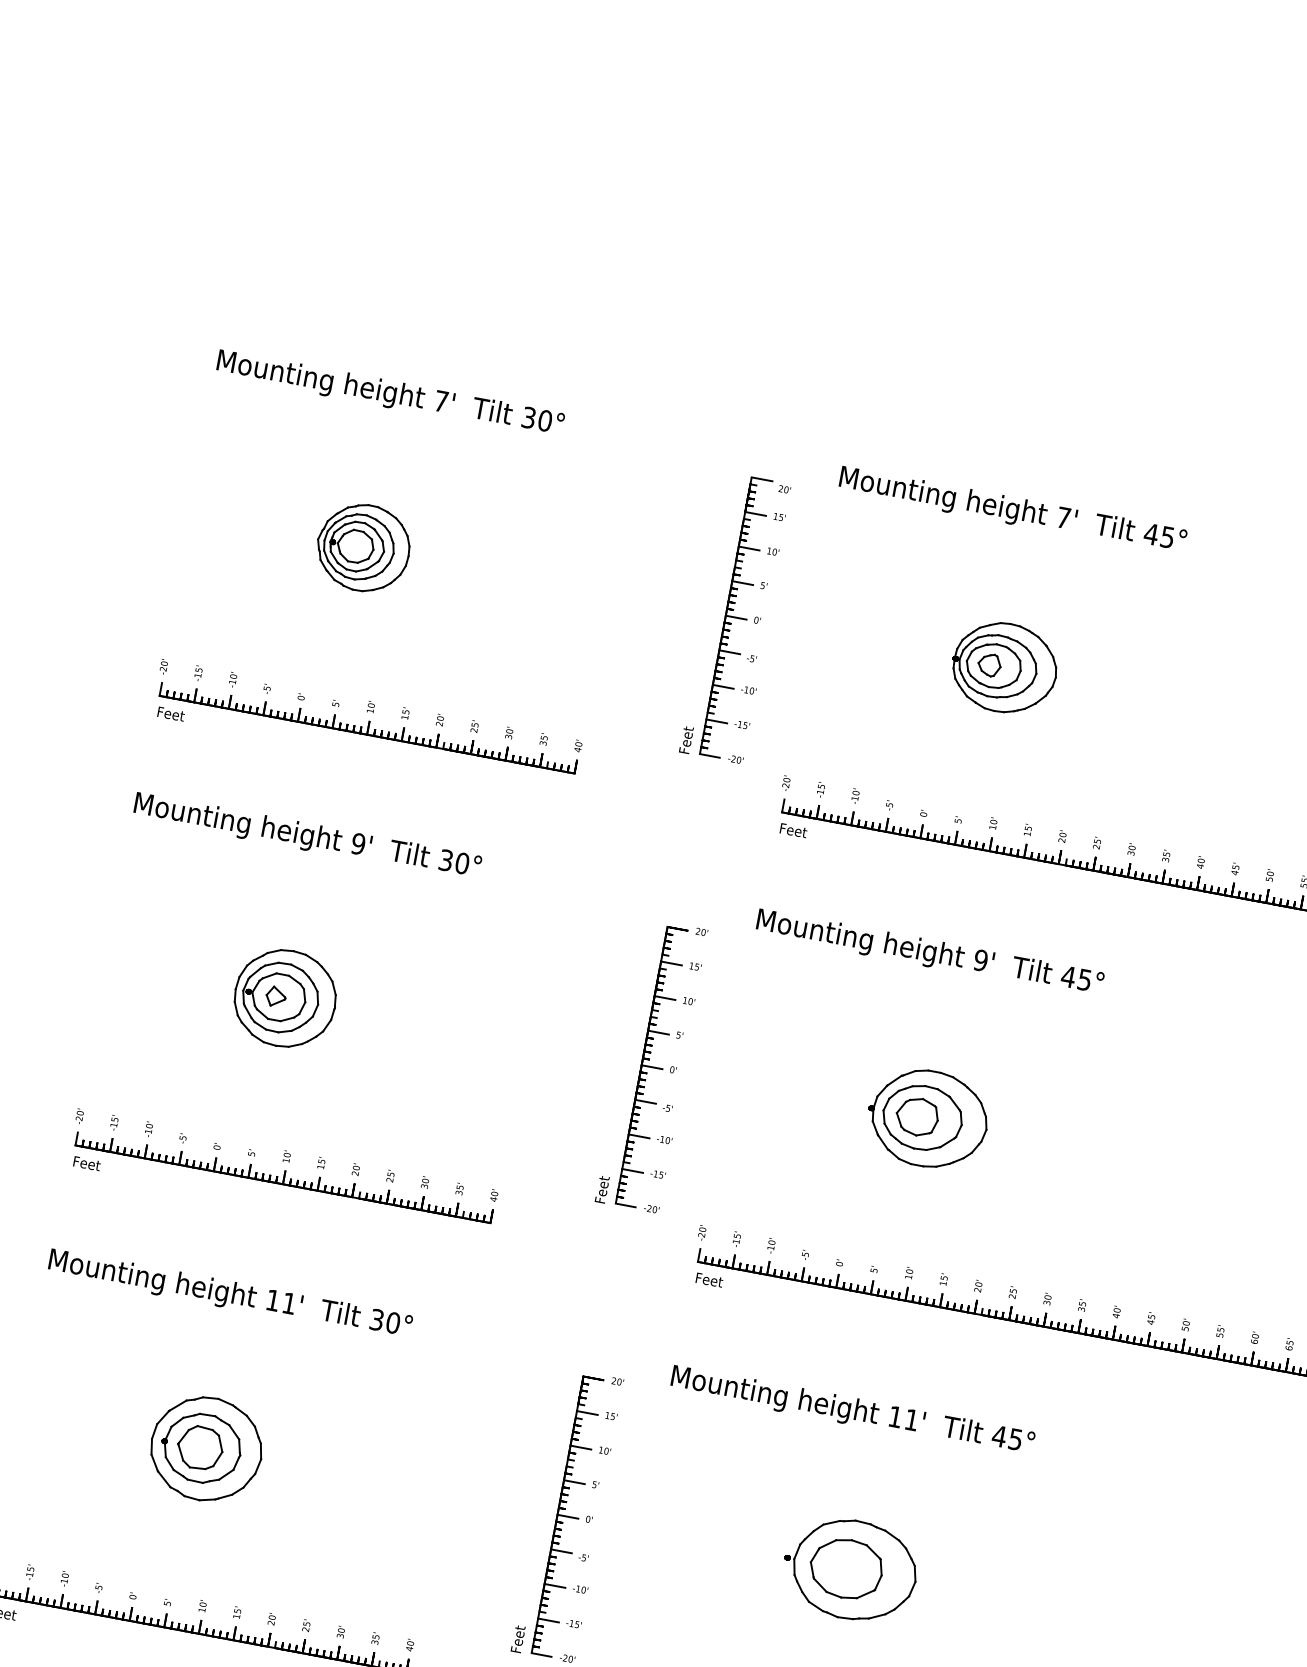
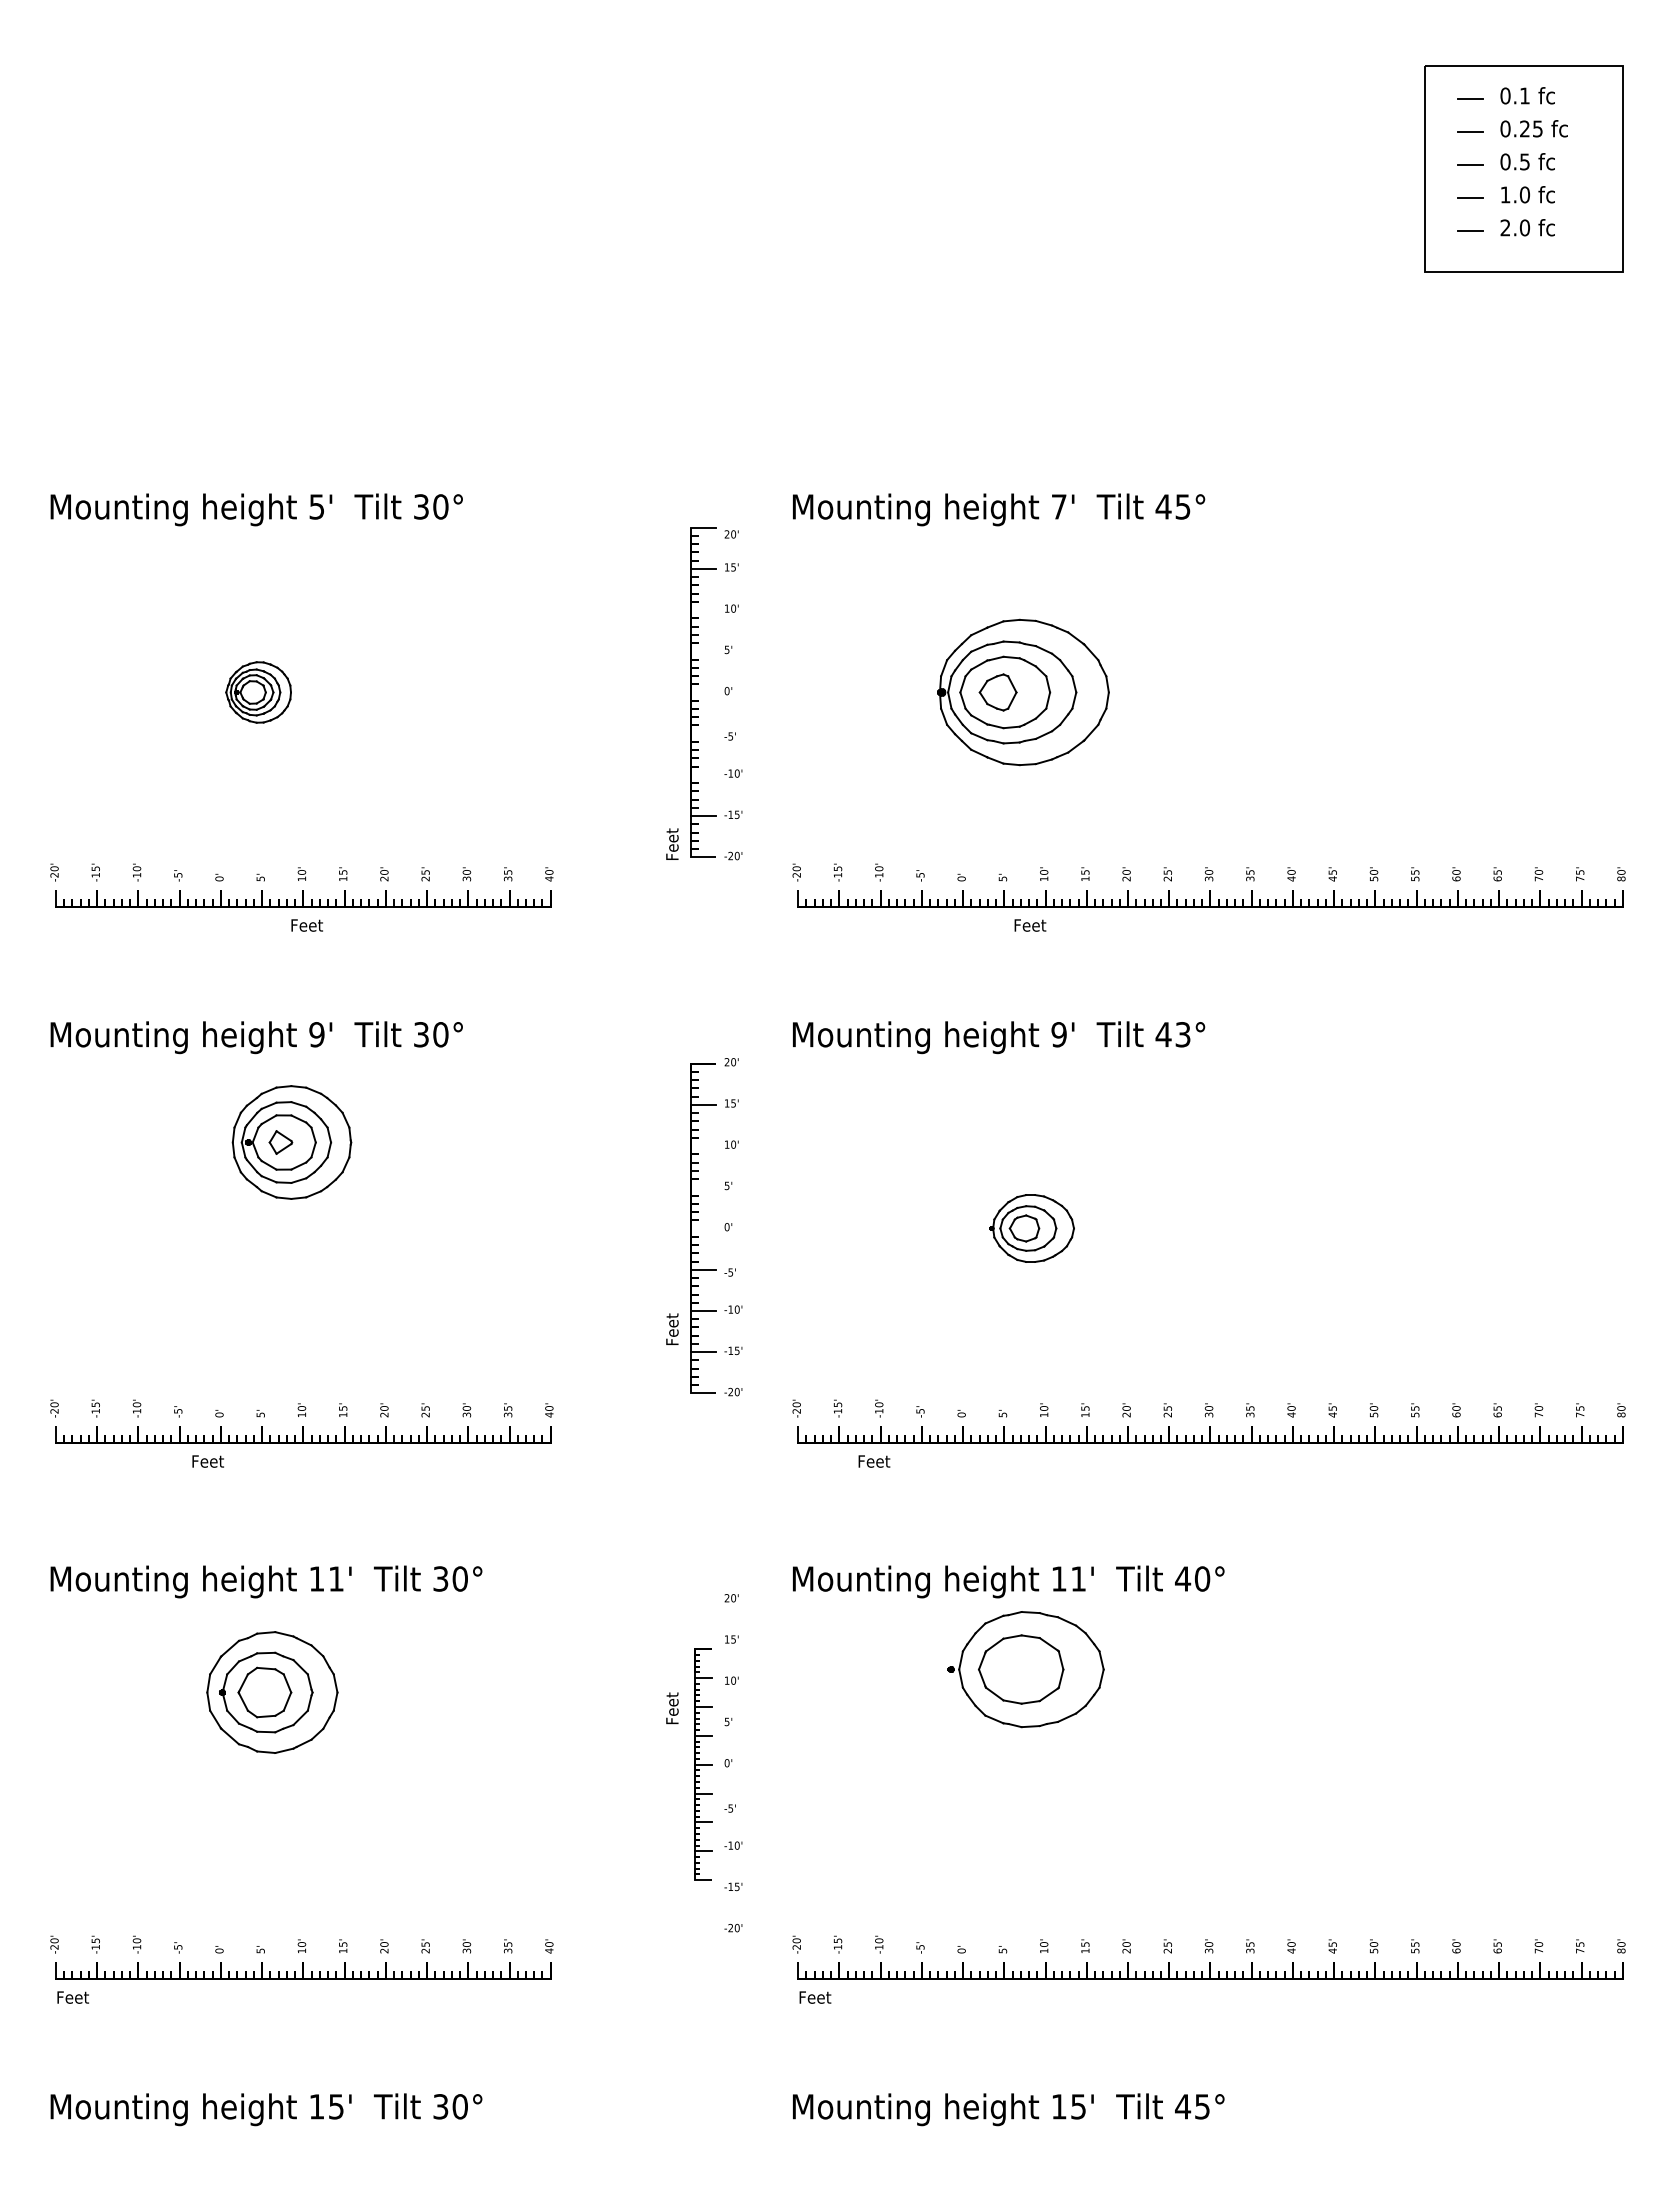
text: (441, 400) -> (316, 506), 7' -> 5'
part: (363, 547) -> (258, 692), size x0.6
line: (748, 548) -> (702, 610), removed
line: (741, 583) -> (702, 651), removed
line: (735, 617) -> (702, 692), removed
line: (729, 651) -> (702, 733), removed
part: (1004, 667) -> (1023, 692), size x1.4
line: (722, 686) -> (702, 774), removed
text: (170, 714) -> (306, 925), moved
text: (793, 830) -> (1030, 925), moved
text: (1085, 979) -> (1183, 1034), 45° -> 43°
part: (284, 998) -> (291, 1142), moved
line: (664, 998) -> (702, 1146), removed
line: (657, 1032) -> (702, 1187), removed
line: (651, 1067) -> (702, 1228), removed
part: (927, 1118) -> (1031, 1228), size x0.6
text: (86, 1163) -> (207, 1461), moved
text: (602, 1188) -> (672, 1328), moved
text: (709, 1280) -> (874, 1461), moved
text: (1015, 1439) -> (1202, 1578), 45° -> 40°
part: (206, 1449) -> (272, 1692), moved
part: (568, 1516) -> (703, 1764), size x0.7
part: (849, 1569) -> (1025, 1669), moved
text: (518, 1639) -> (672, 1708), moved

